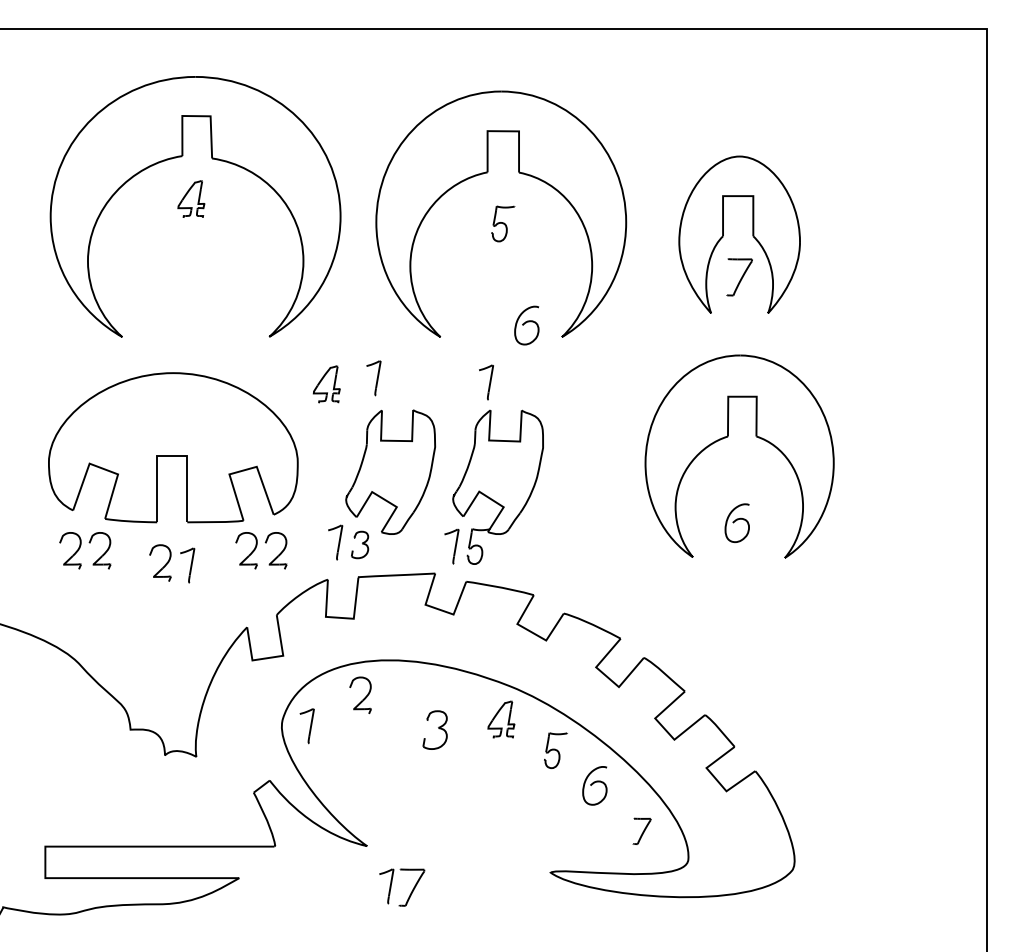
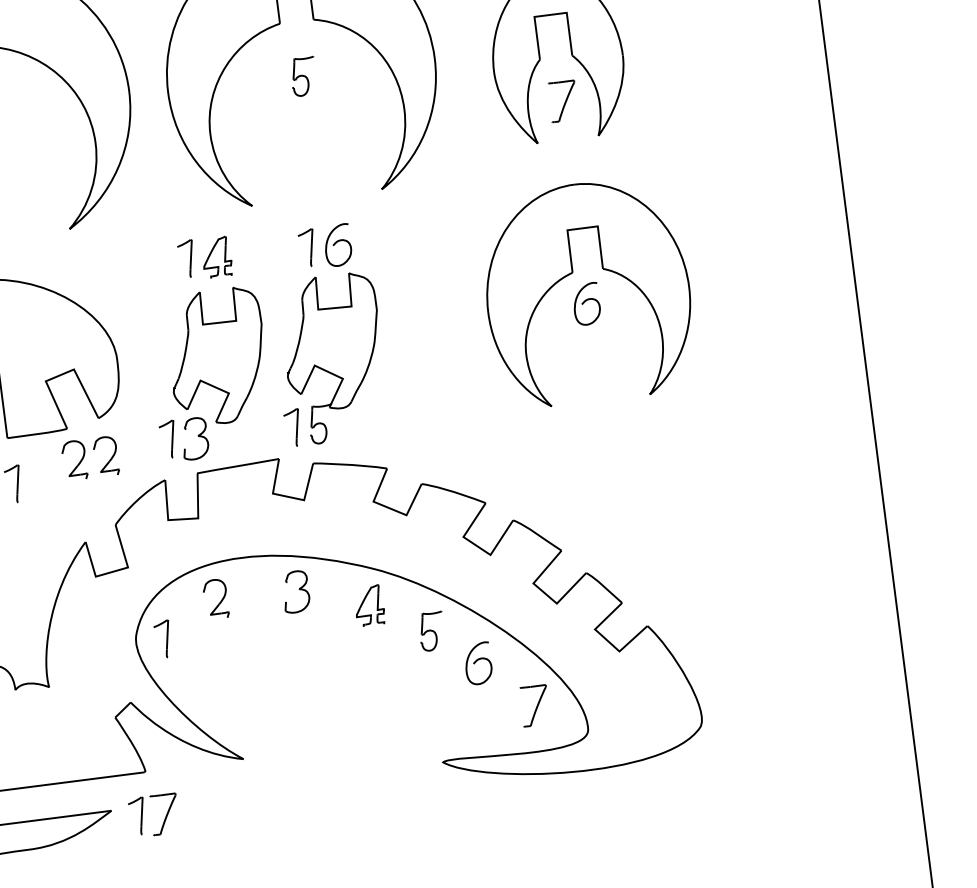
curve: (526, 323) -> (337, 243), moved
part: (326, 384) -> (216, 257), moved
curve: (736, 521) -> (585, 302), moved
part: (359, 544) -> (194, 438), size x1.43
part: (434, 729) -> (295, 591), moved
part: (641, 831) -> (534, 706), size x1.43
part: (410, 892) -> (163, 819), moved

